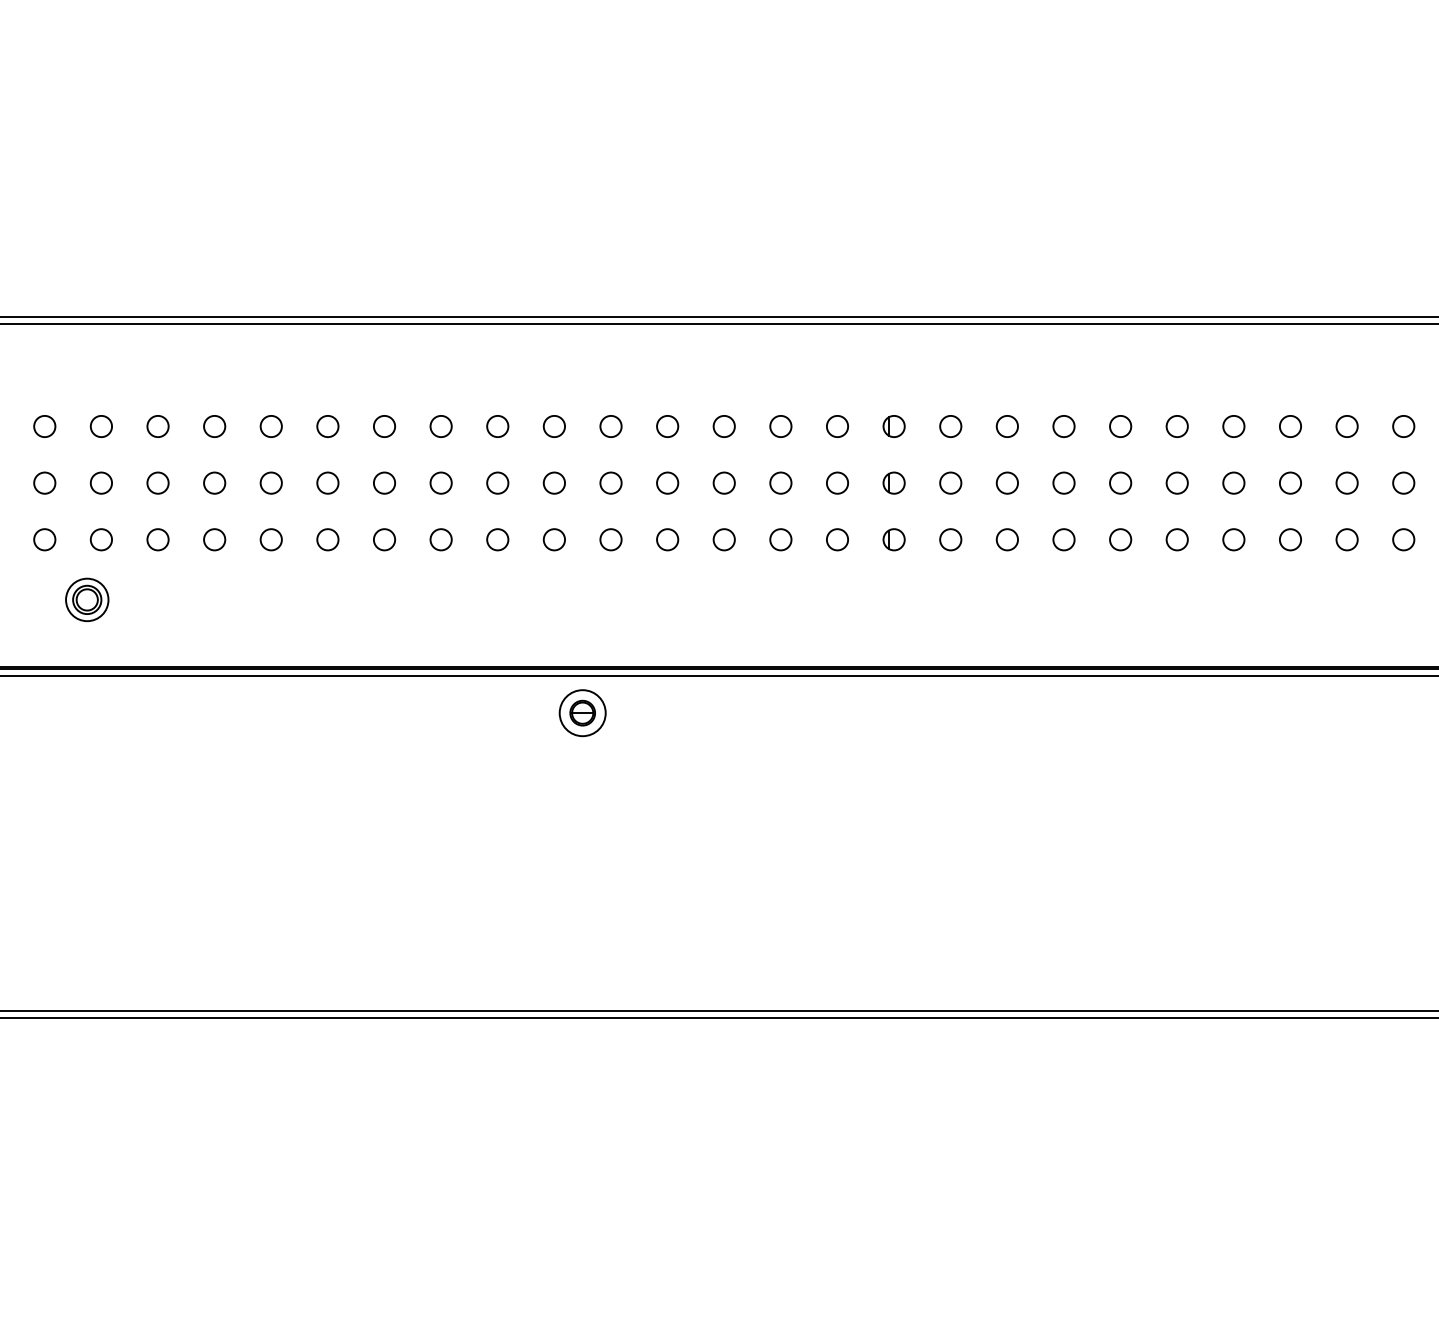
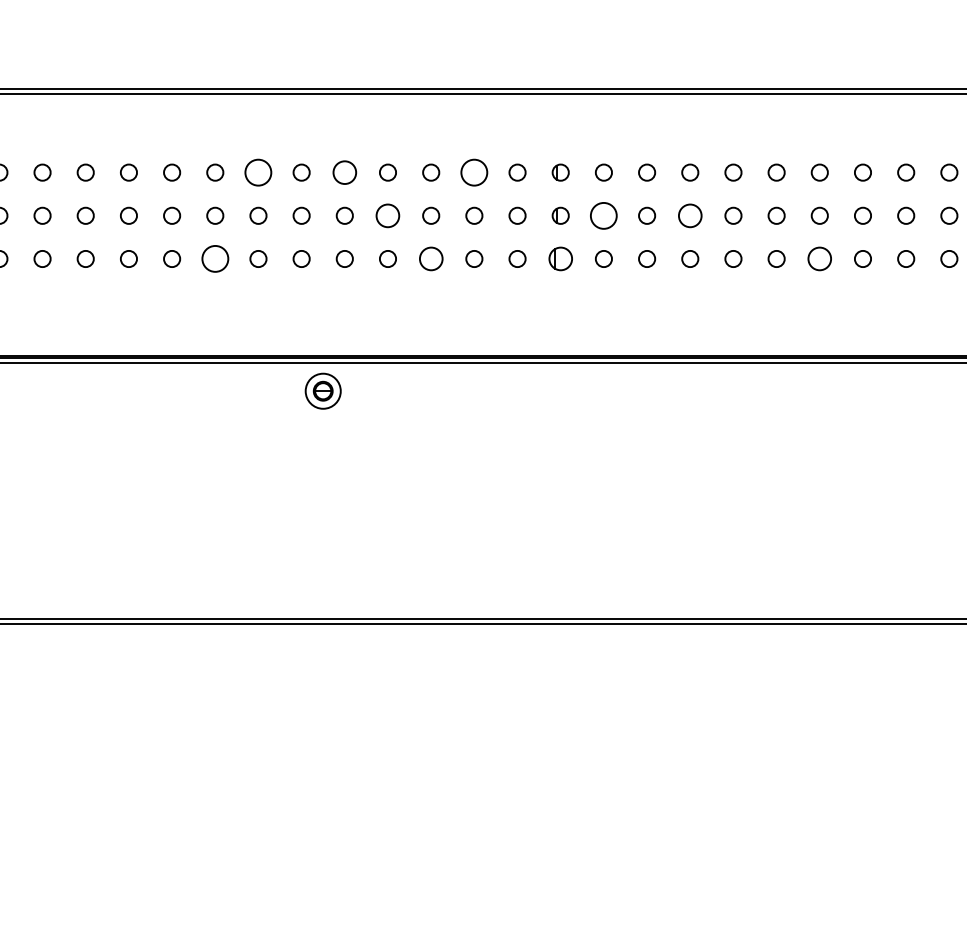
circle: (497, 426) -> (258, 172), size x1.6
circle: (610, 426) -> (344, 172), size x1.4
circle: (780, 426) -> (474, 172), size x1.6
circle: (667, 482) -> (387, 215), size x1.4
circle: (950, 482) -> (603, 215), size x1.6
circle: (1063, 482) -> (689, 215), size x1.4
circle: (440, 539) -> (214, 258), size x1.6
circle: (723, 539) -> (430, 258), size x1.4
part: (893, 539) -> (560, 258), size x1.4
circle: (1233, 539) -> (819, 258), size x1.4

